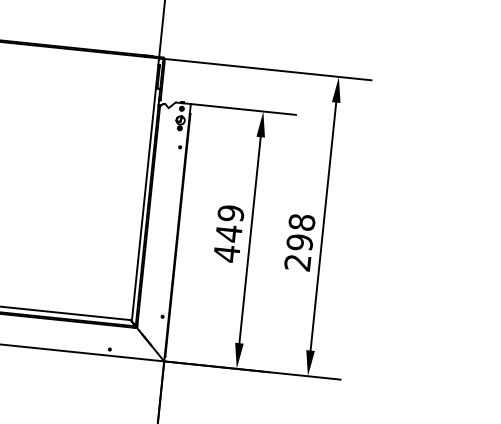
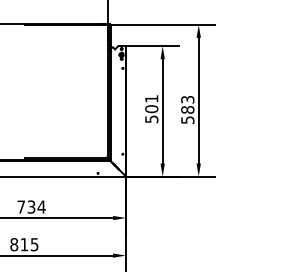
text: (228, 234) -> (151, 109), 449 -> 501
text: (299, 241) -> (187, 109), 298 -> 583

